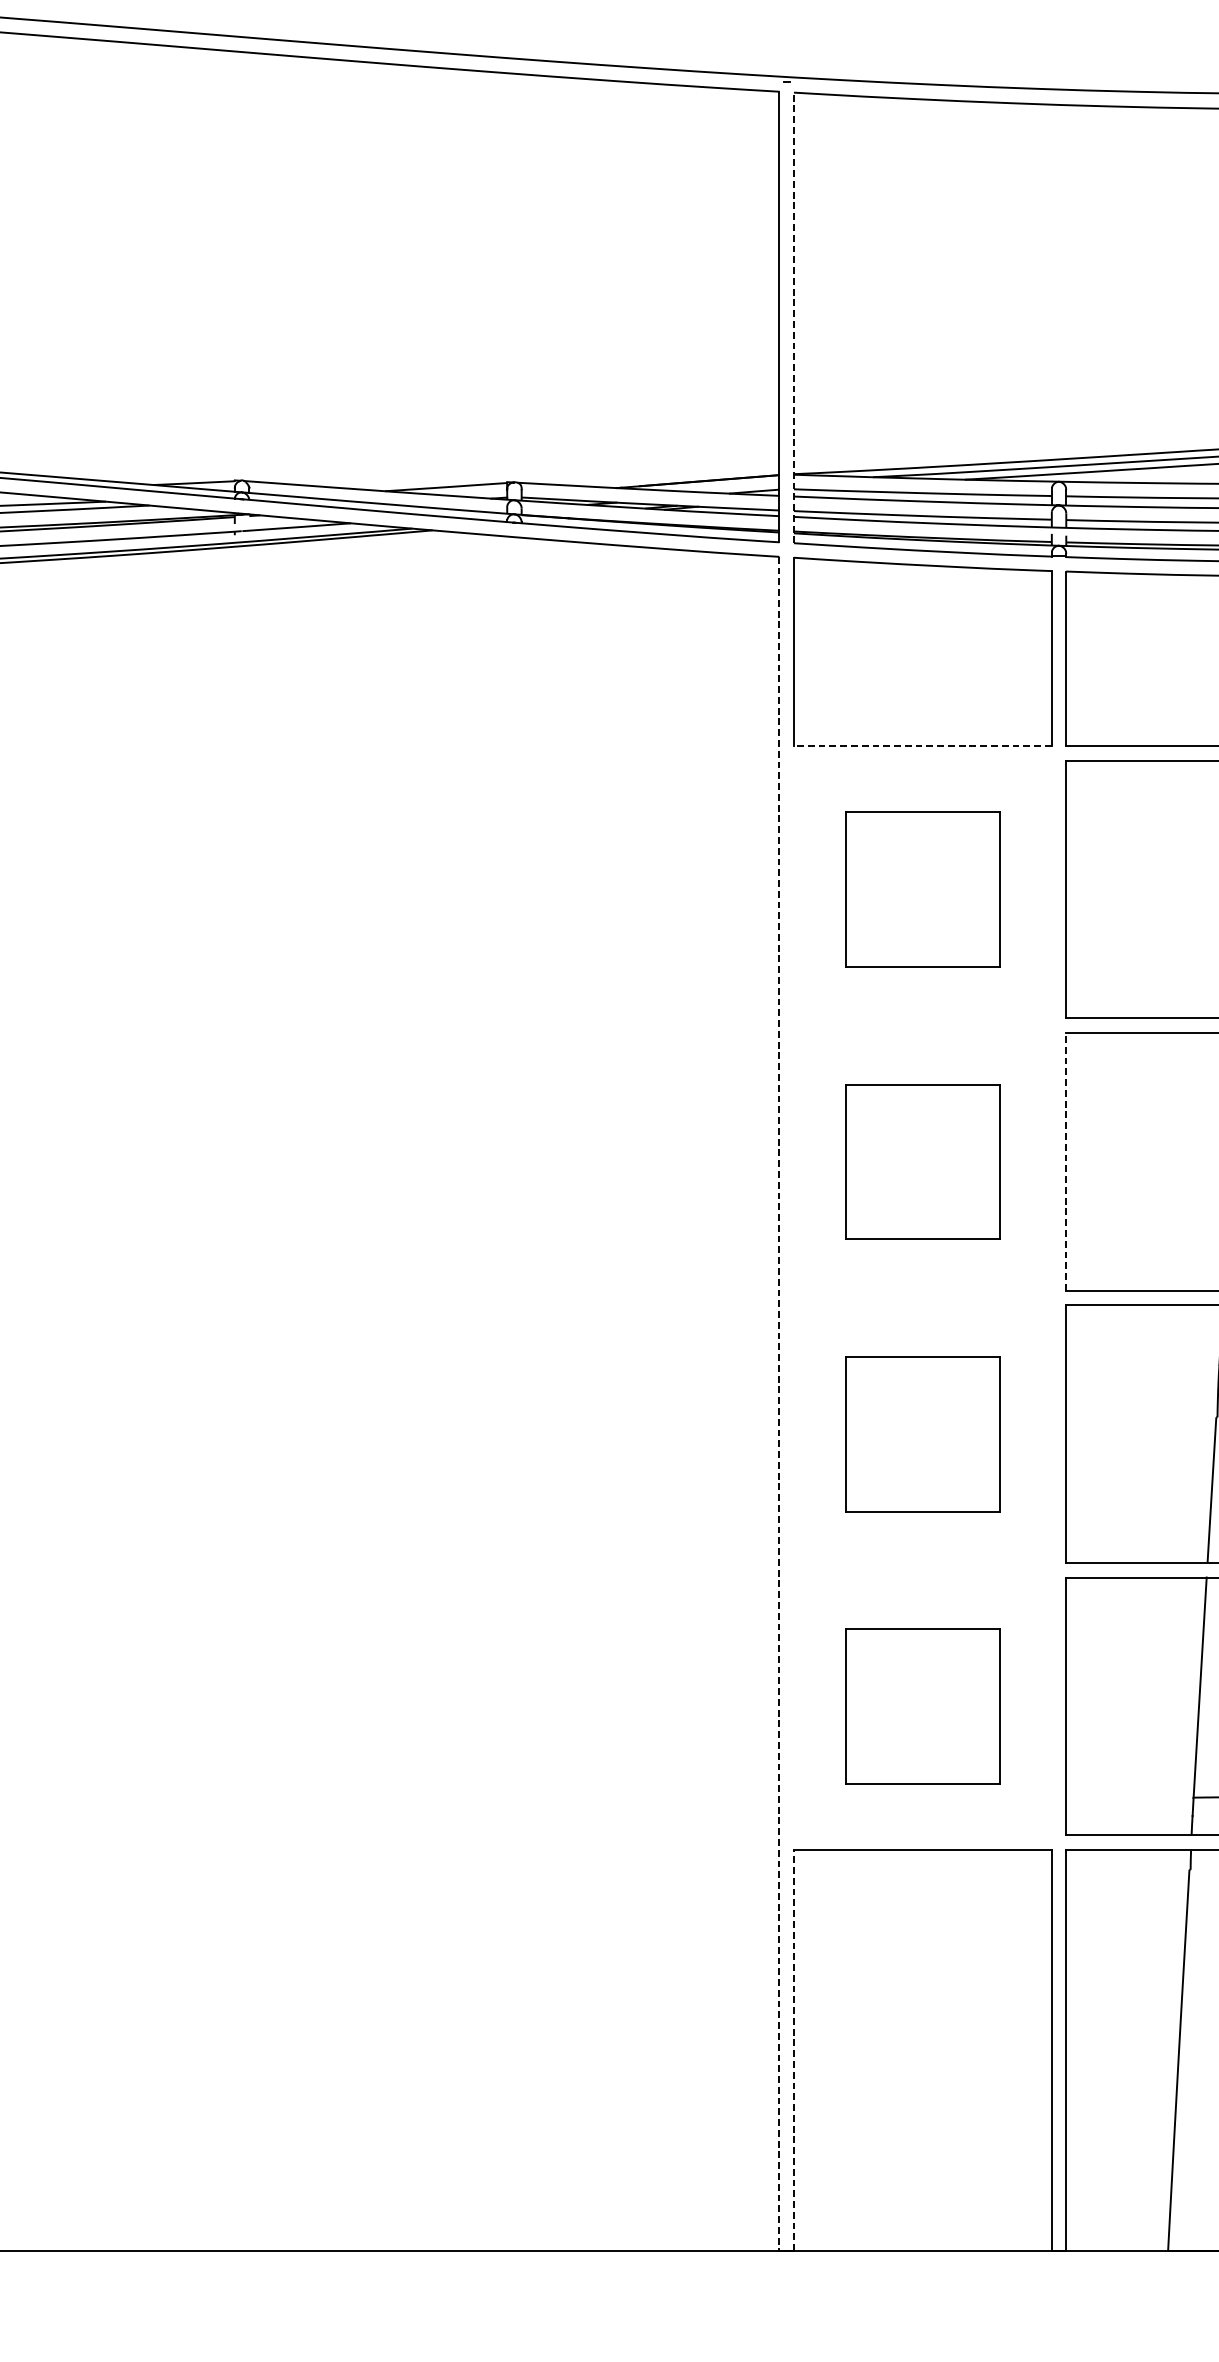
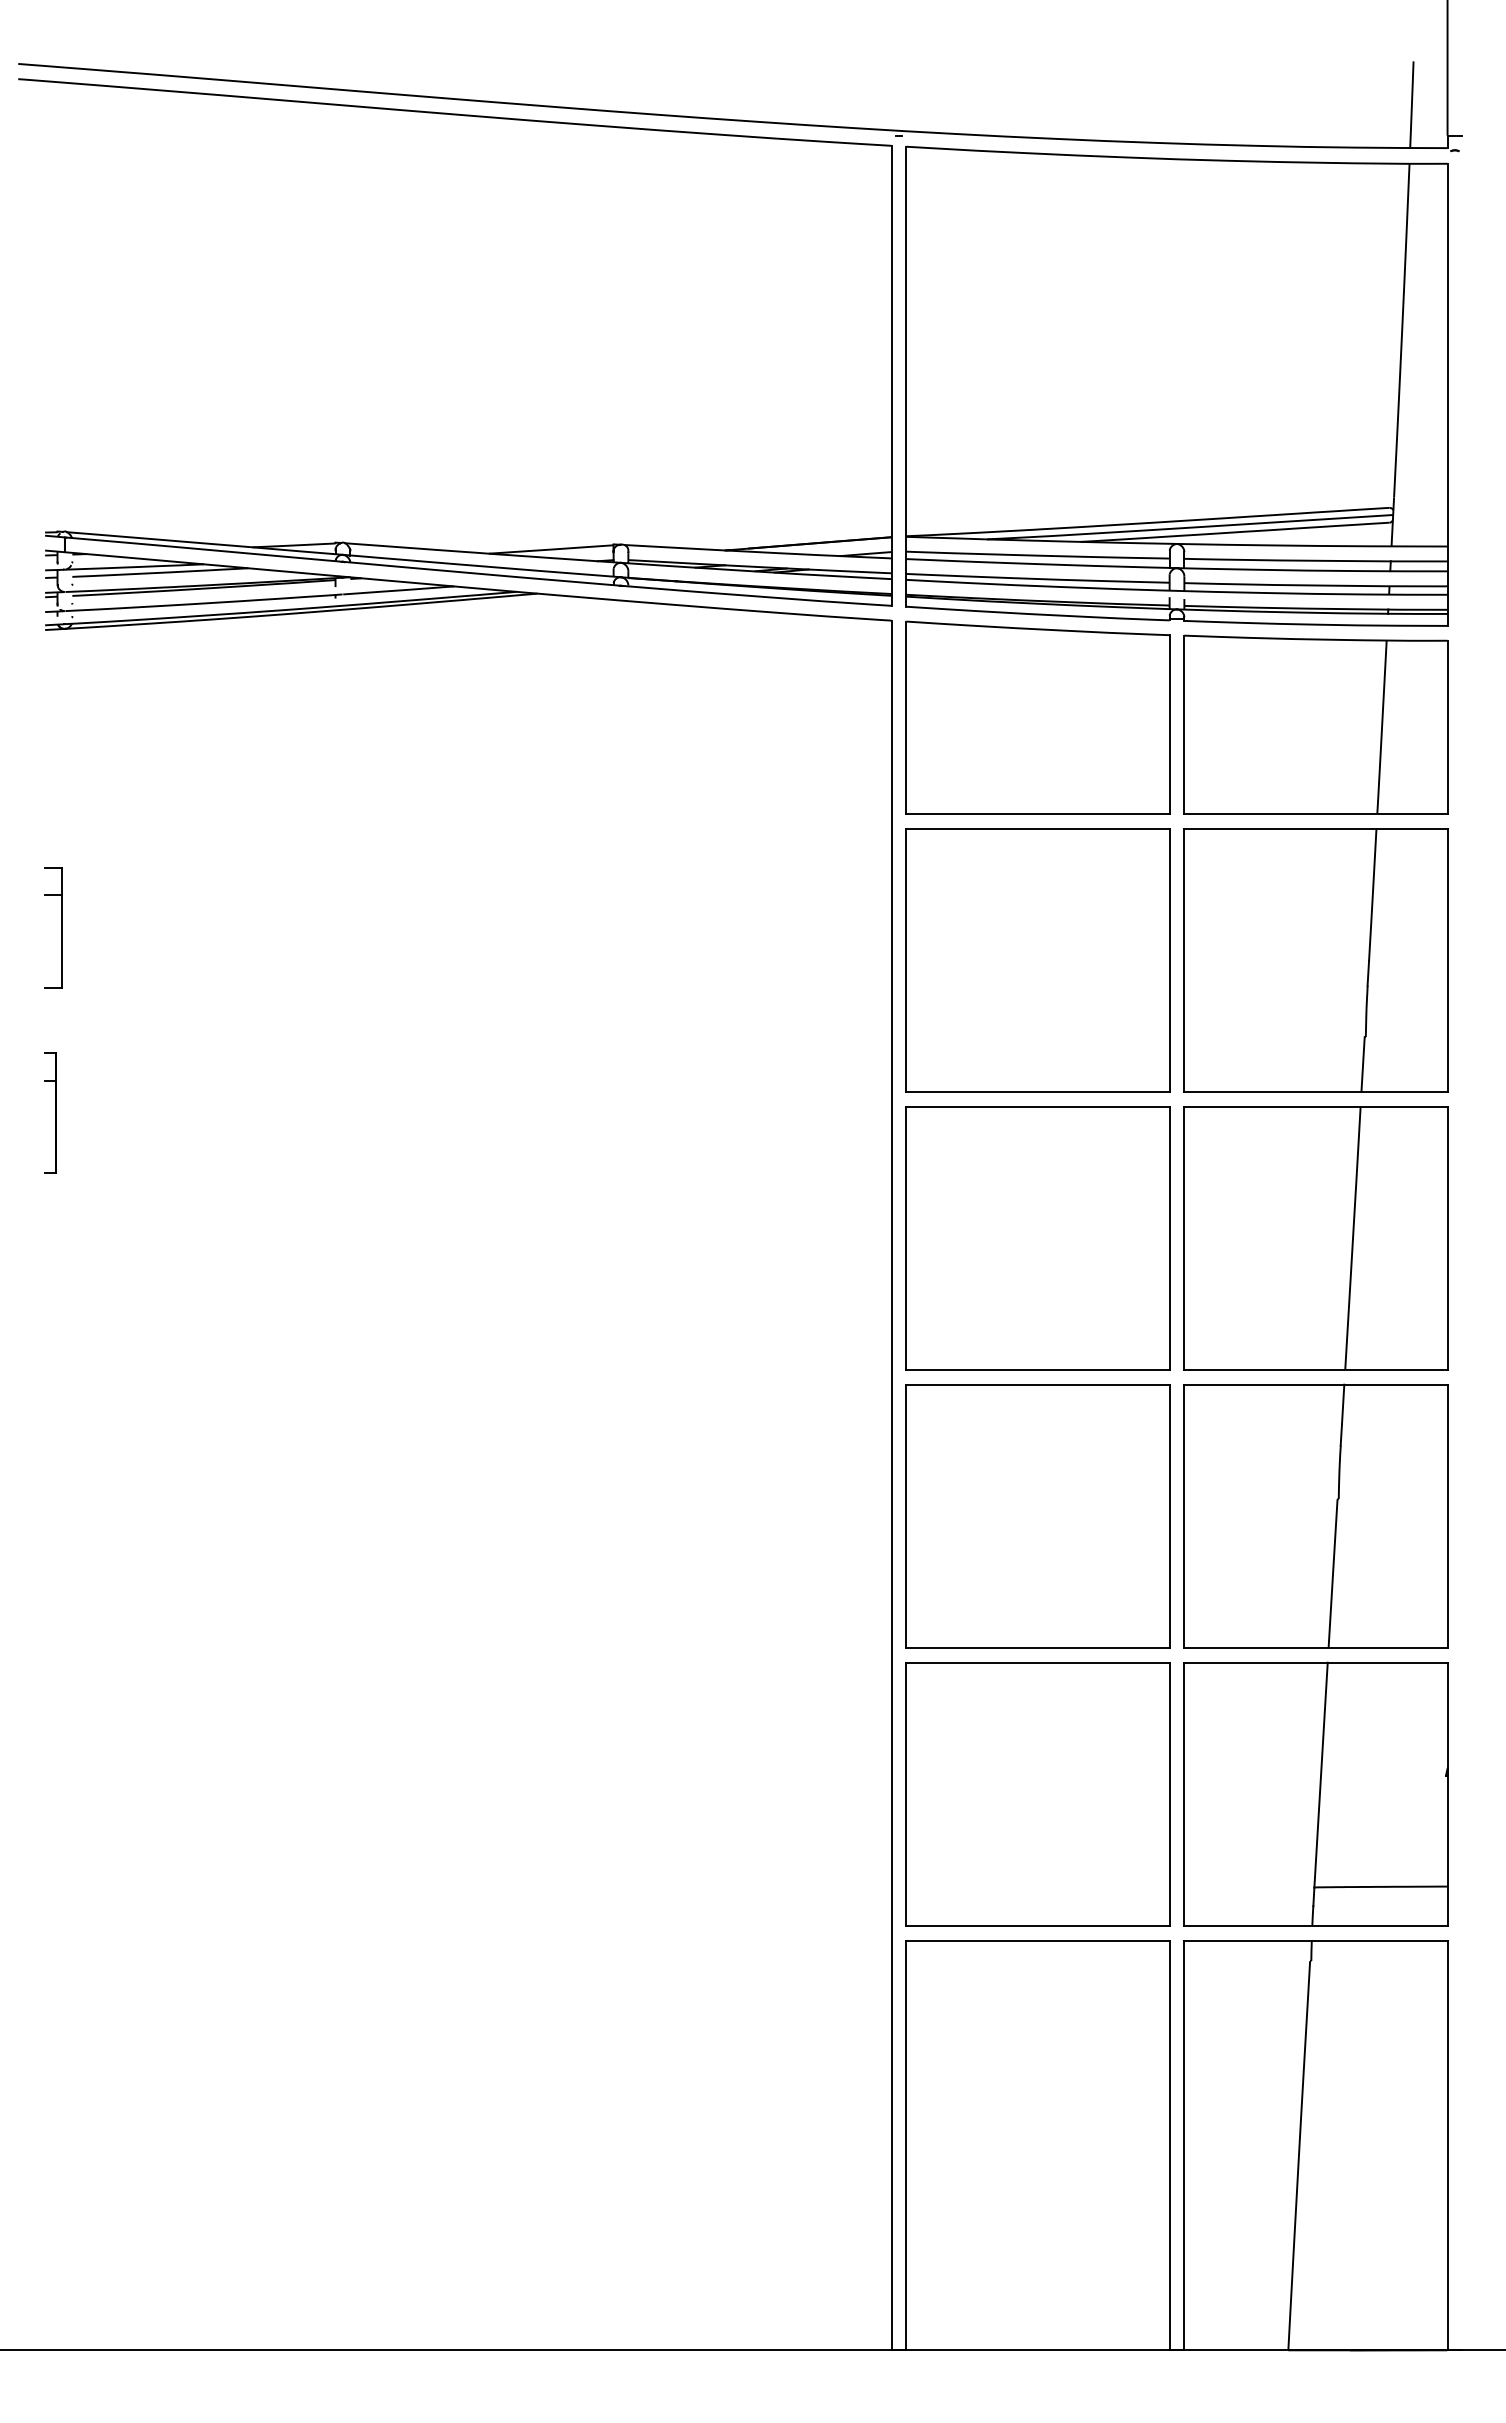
line: (794, 317) -> (906, 376), dashed -> solid
line: (922, 745) -> (1037, 813), dashed -> solid
part: (922, 889) -> (1037, 960), size x1.67
part: (922, 1162) -> (1037, 1238), size x1.67
line: (1066, 1162) -> (1184, 1238), dashed -> solid
line: (779, 1403) -> (891, 1485), dashed -> solid
part: (922, 1434) -> (1037, 1516), size x1.67
part: (922, 1706) -> (1037, 1794), size x1.67
line: (794, 2050) -> (906, 2145), dashed -> solid

